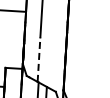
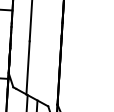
line: (39, 59) -> (28, 67), dashed -> solid

